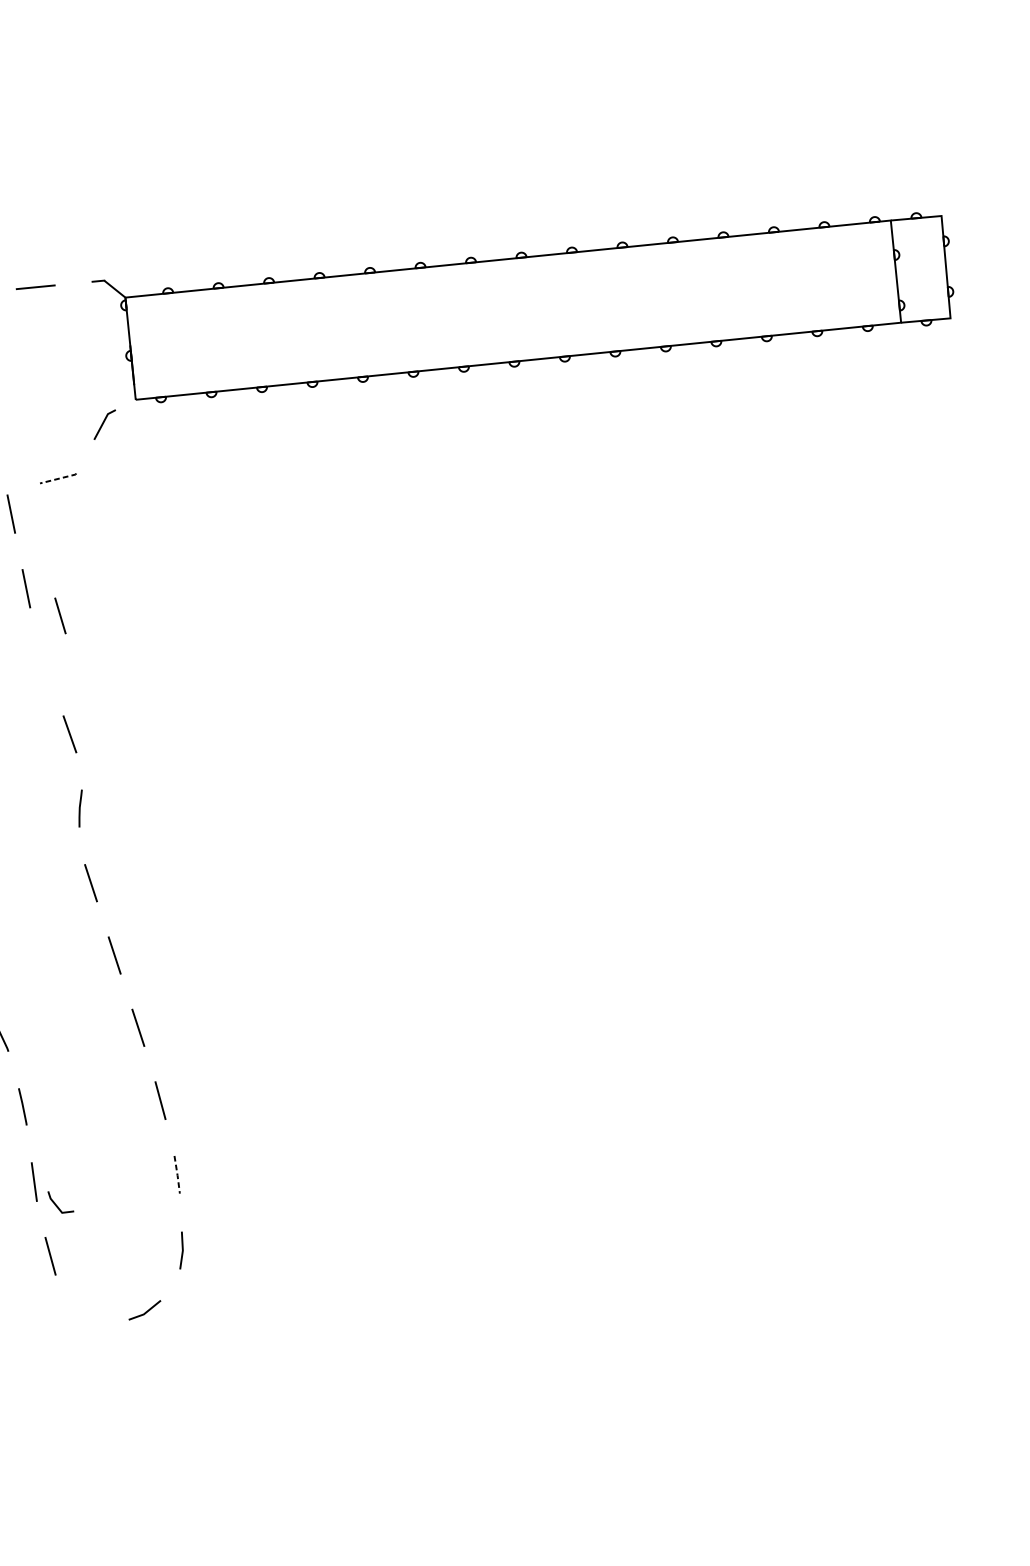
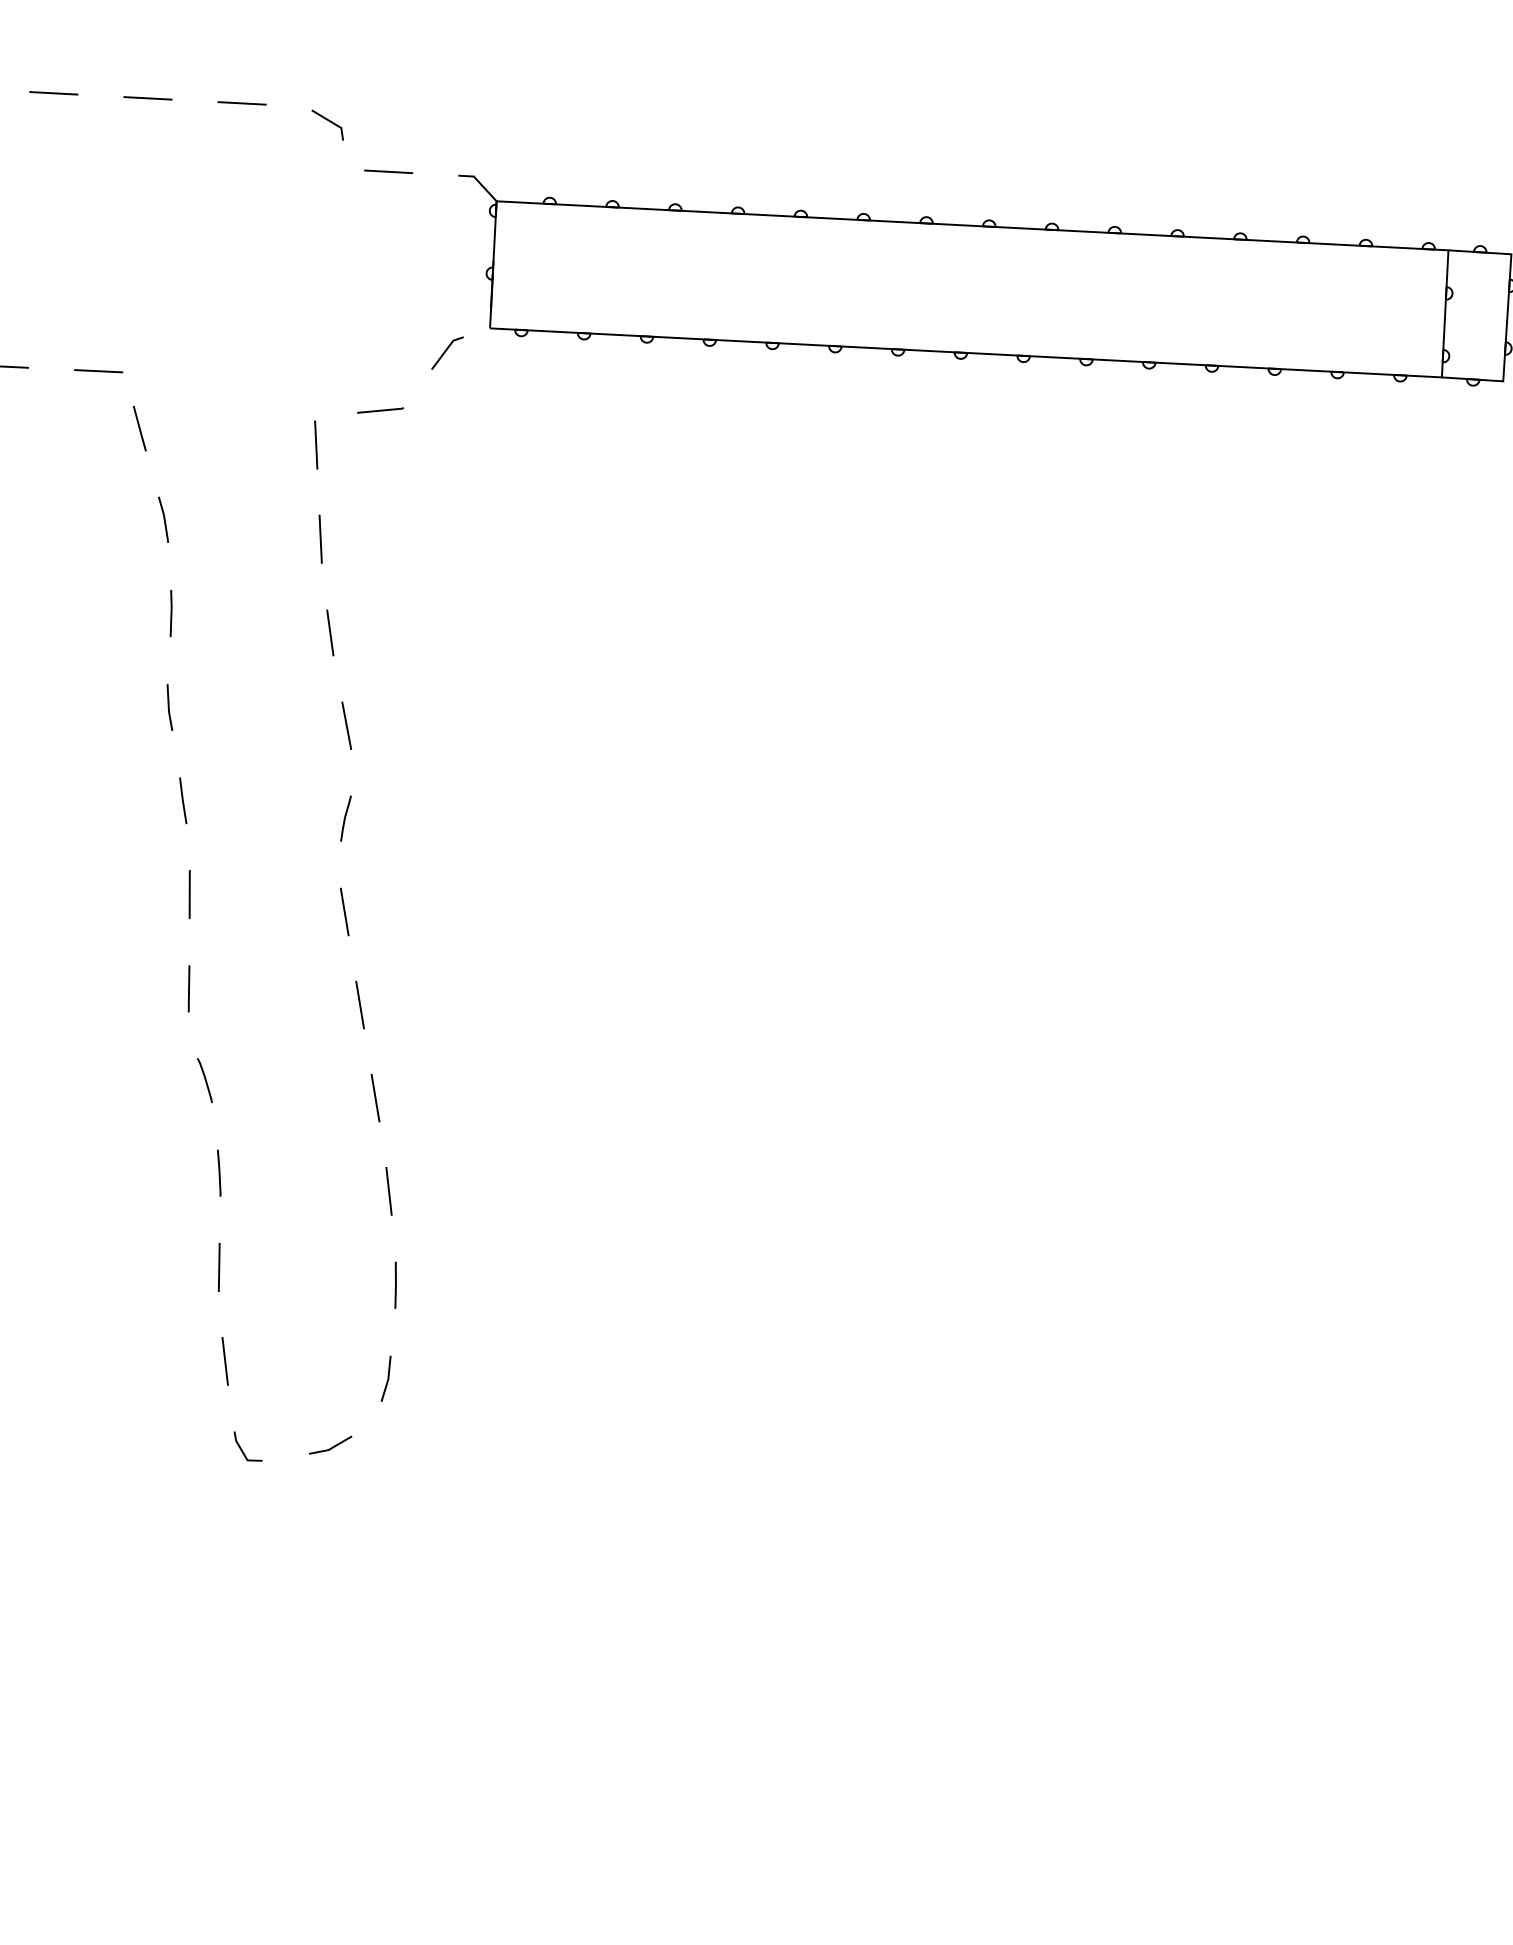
line: (58, 478) -> (380, 410), dashed -> solid
line: (60, 615) -> (330, 632), moved
line: (177, 1175) -> (395, 1286), dashed -> solid
line: (56, 1204) -> (242, 1449), moved

